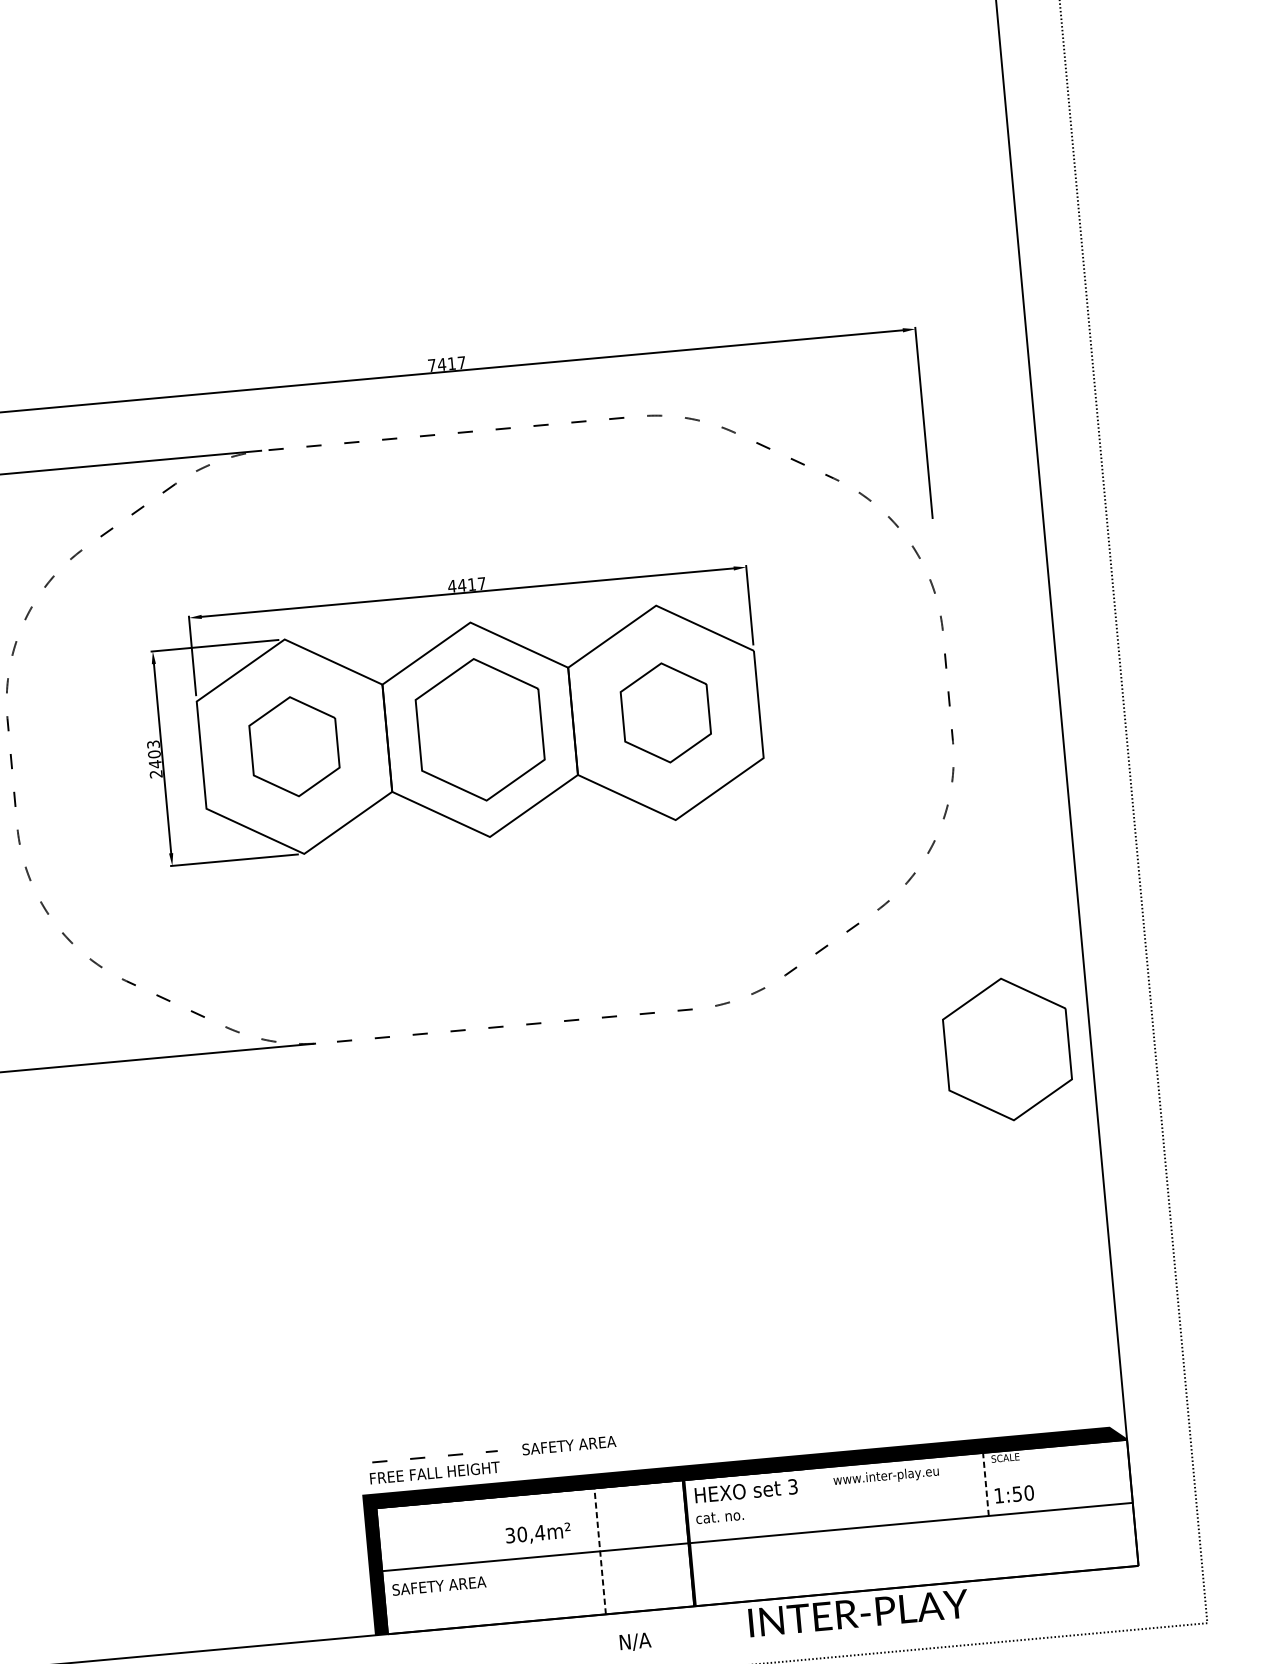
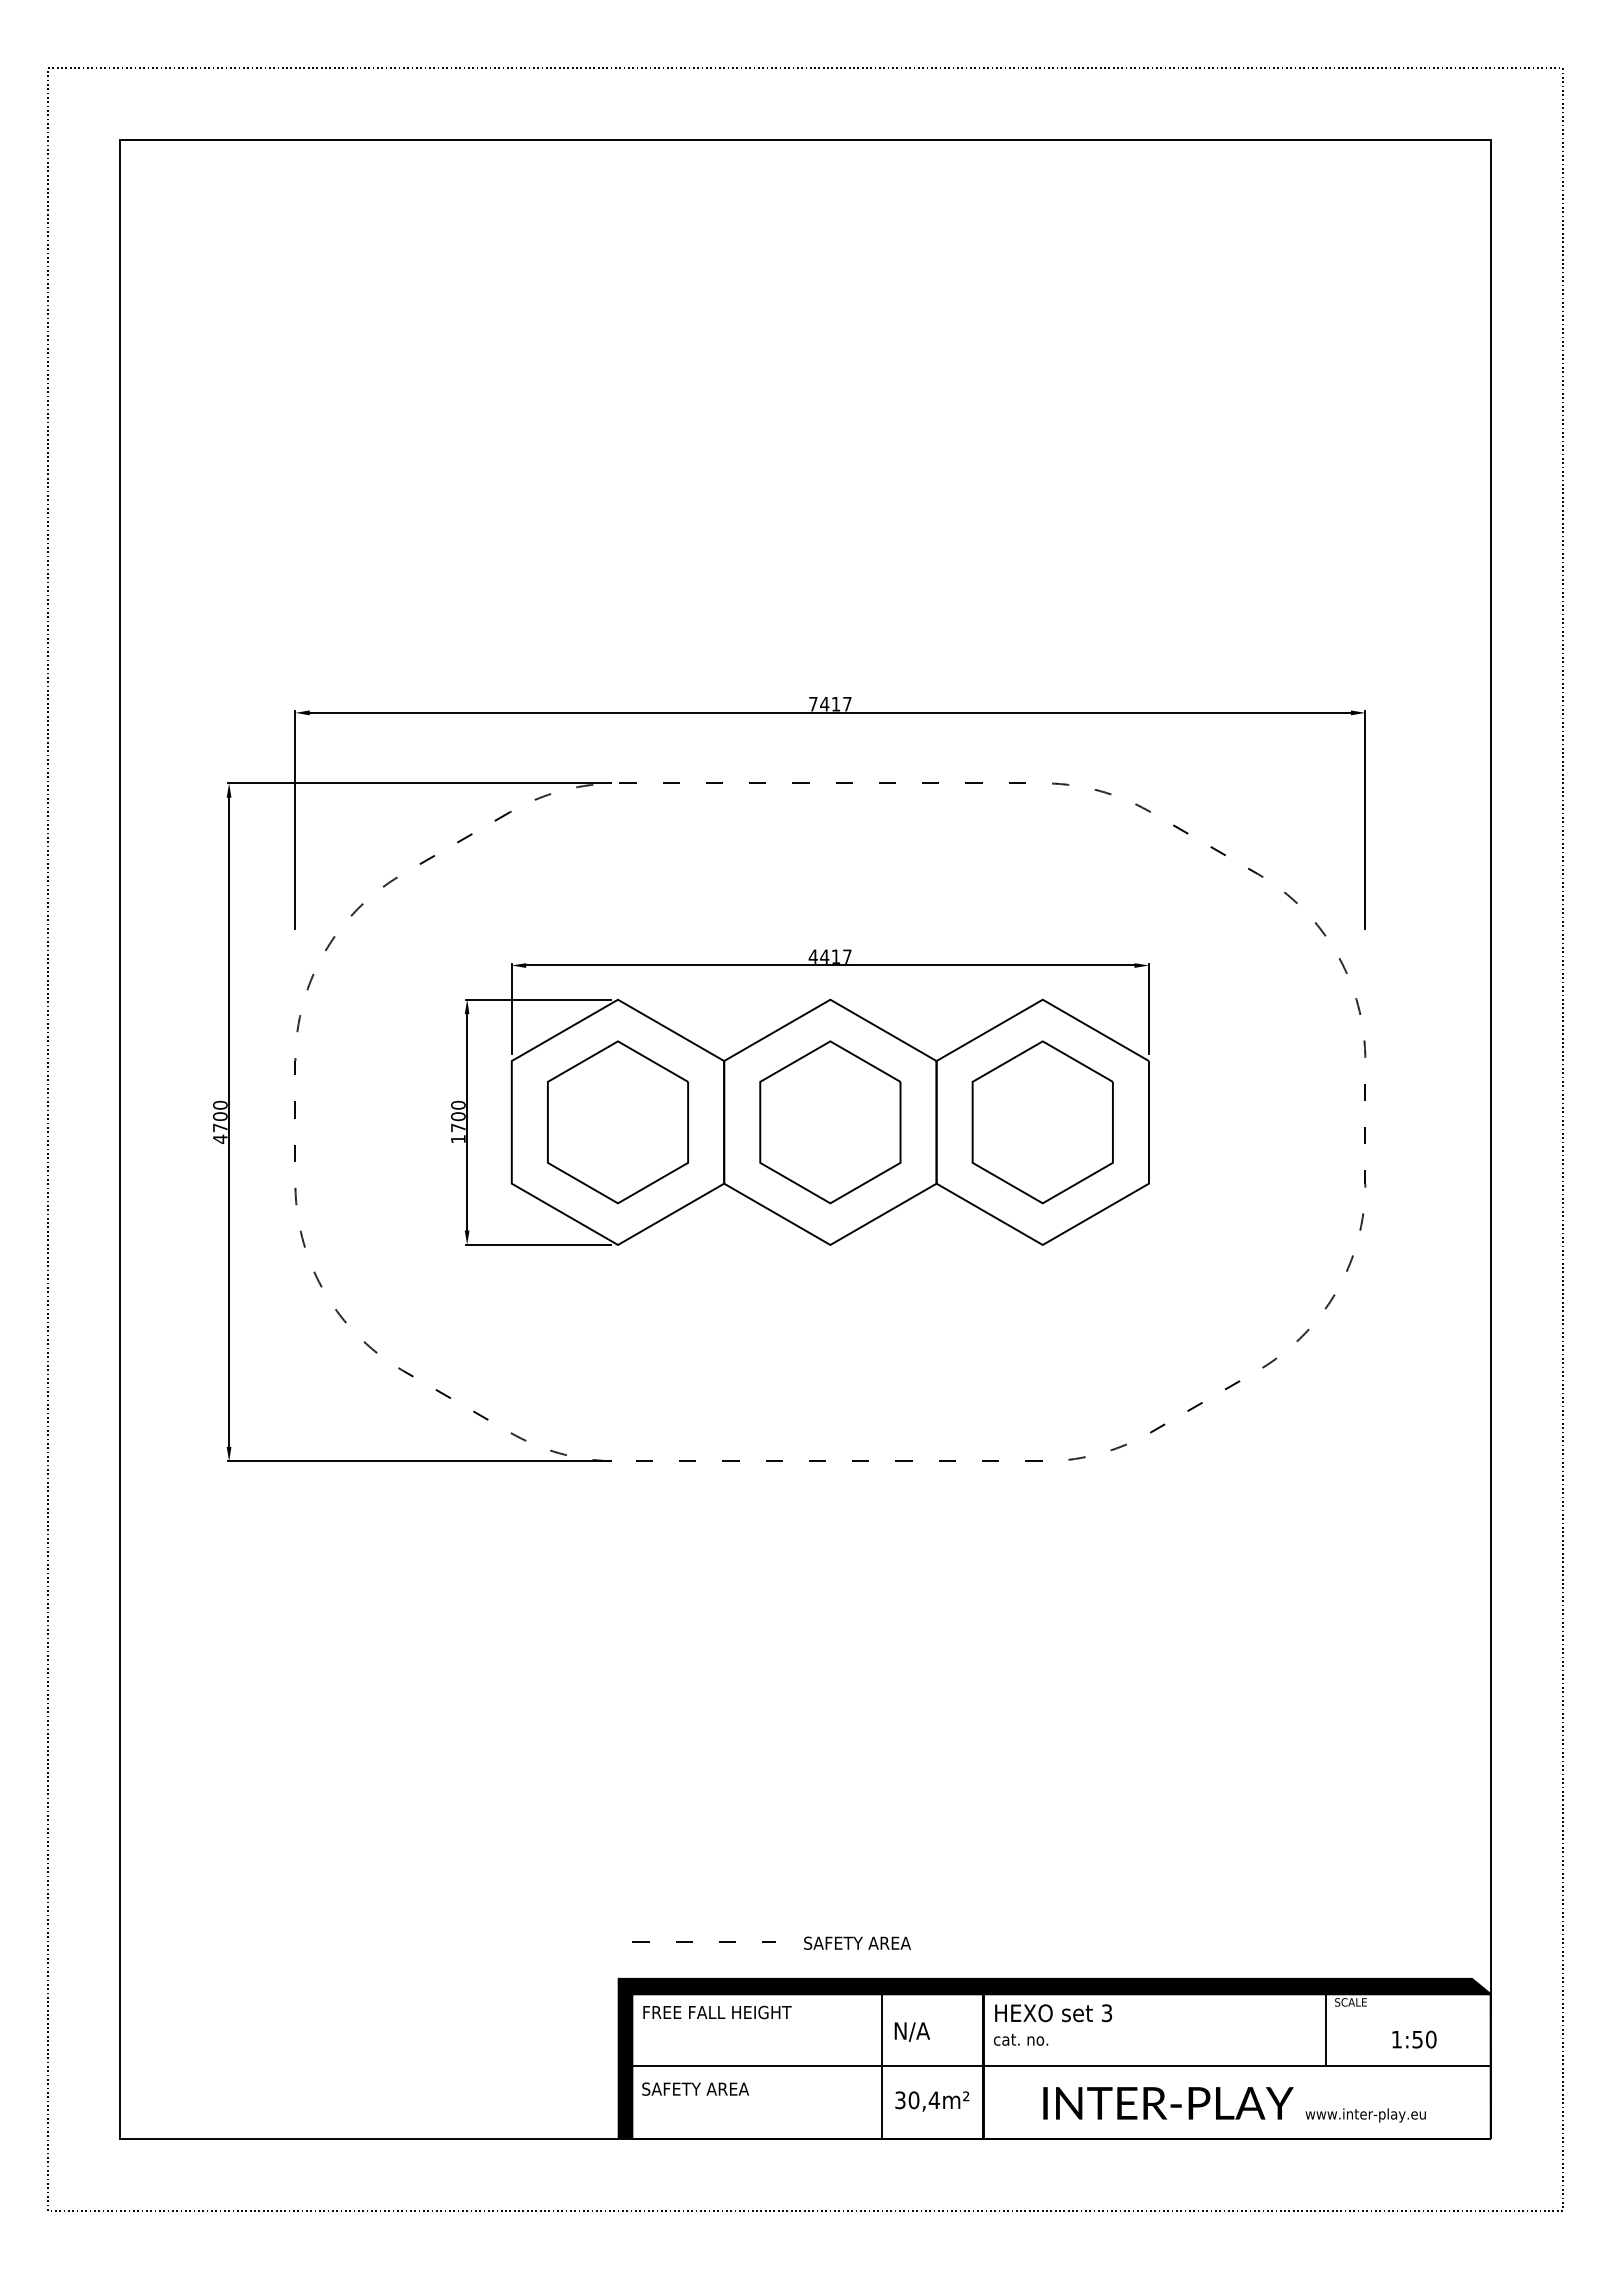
part: (665, 713) -> (1042, 1122), size x1.43
part: (294, 746) -> (617, 1122), size x1.43
text: (154, 758) -> (458, 1121), 2403 -> 1700
part: (1007, 1049) -> (1395, 1539), removed
text: (435, 1472) -> (717, 2012), moved
text: (886, 1476) -> (1365, 2115), moved
line: (986, 1483) -> (1326, 2029), dashed -> solid
text: (1014, 1494) -> (1414, 2039), moved
text: (538, 1534) -> (932, 2101), moved
line: (599, 1550) -> (881, 2065), dashed -> solid
text: (858, 1613) -> (1168, 2103), moved
text: (635, 1641) -> (912, 2031), moved

